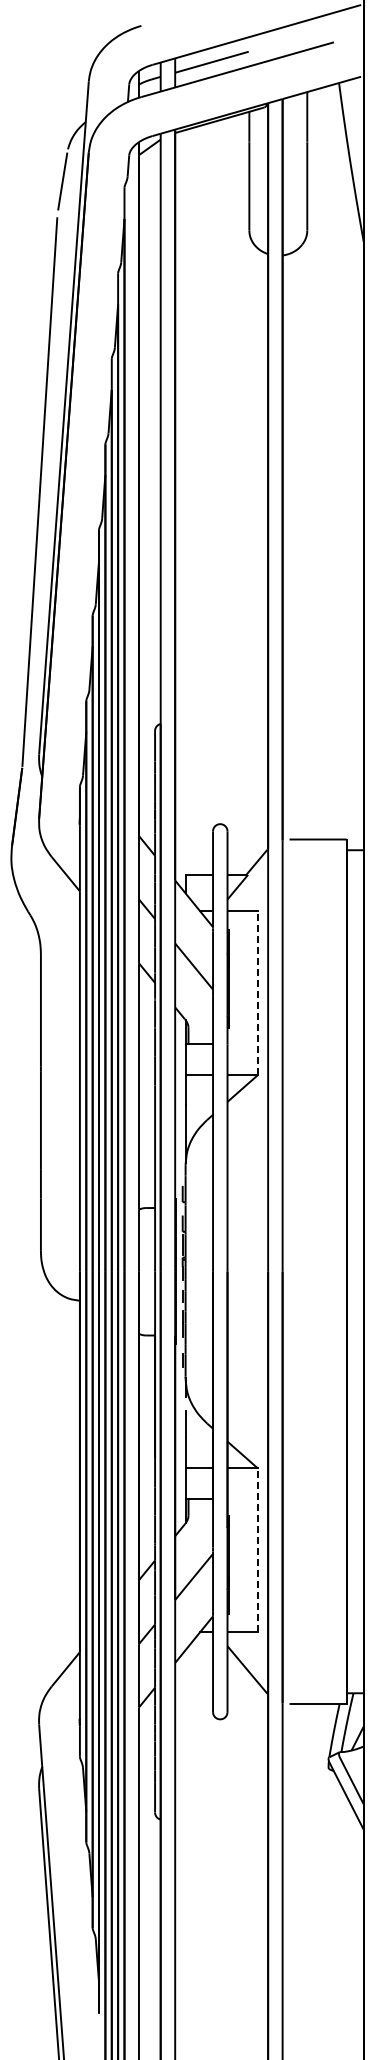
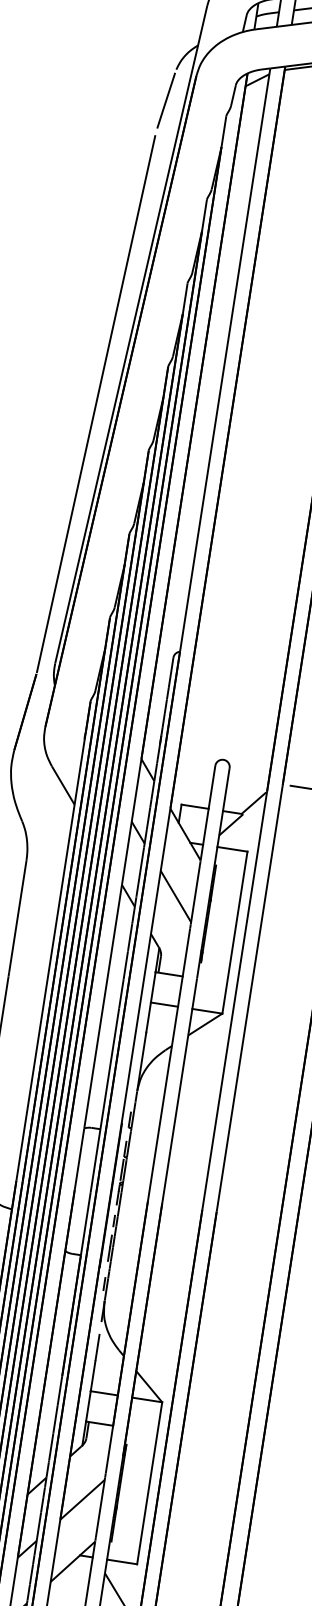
line: (257, 993) -> (234, 932), dashed -> solid
line: (257, 1550) -> (149, 1483), dashed -> solid

